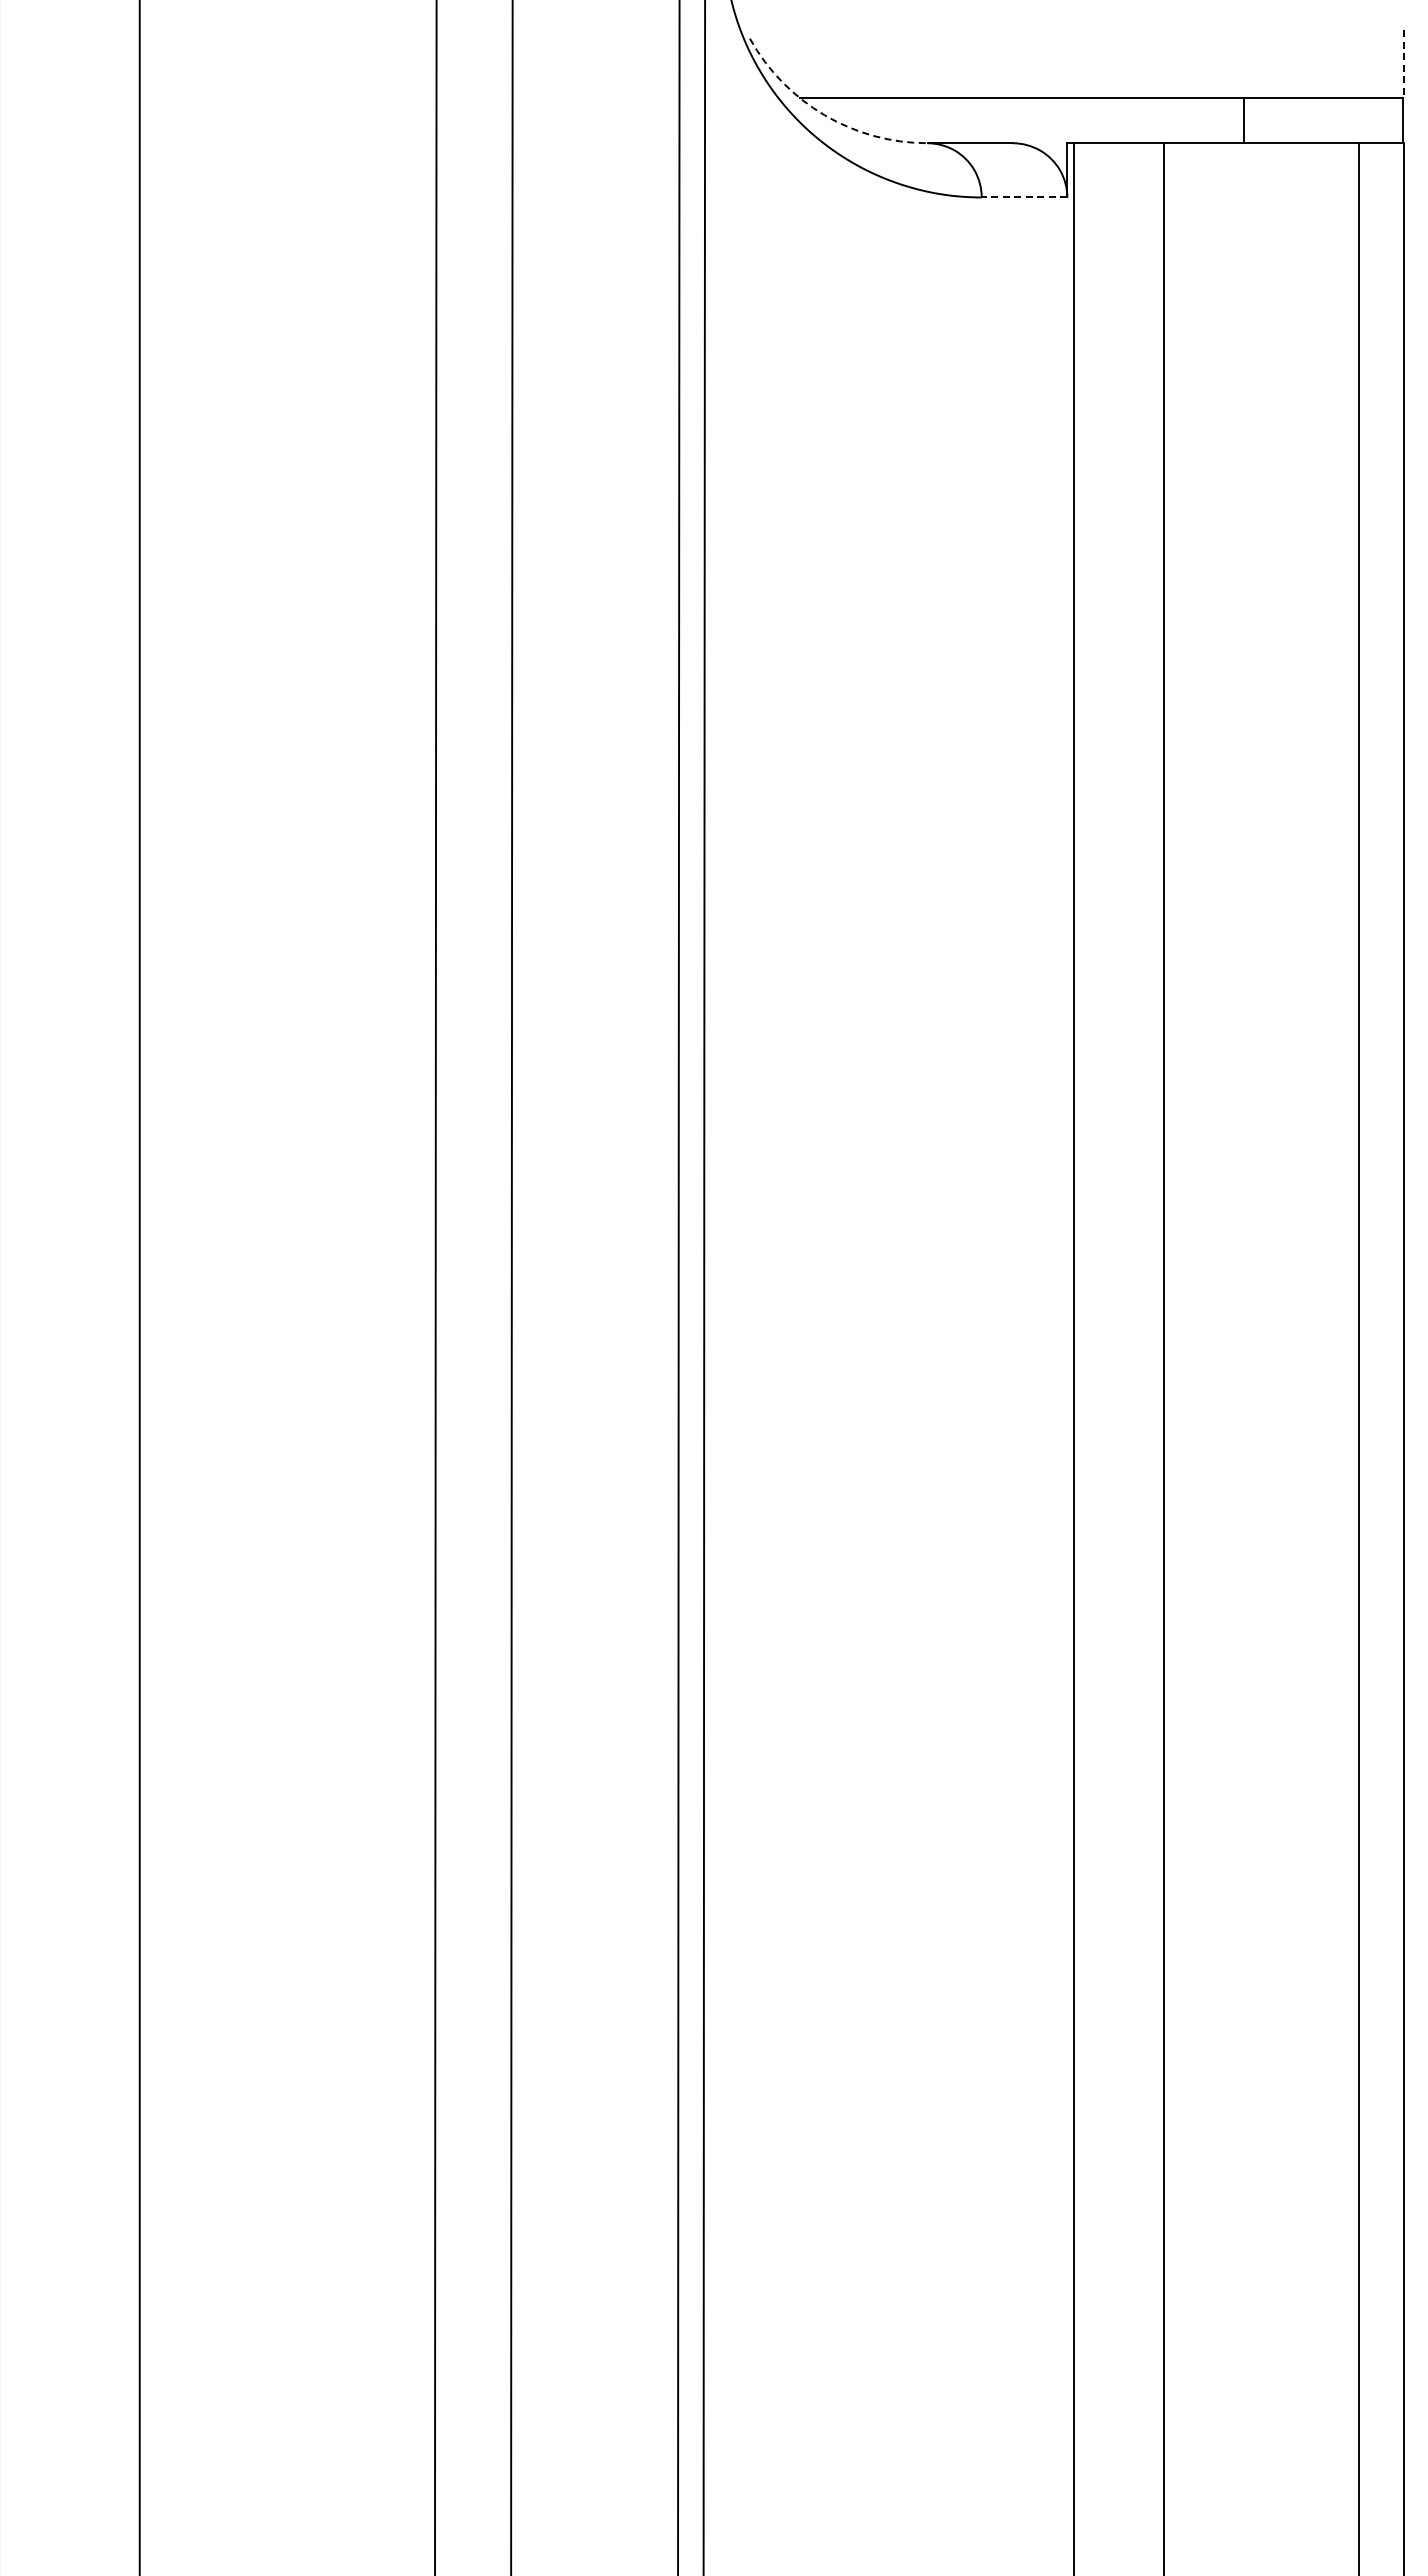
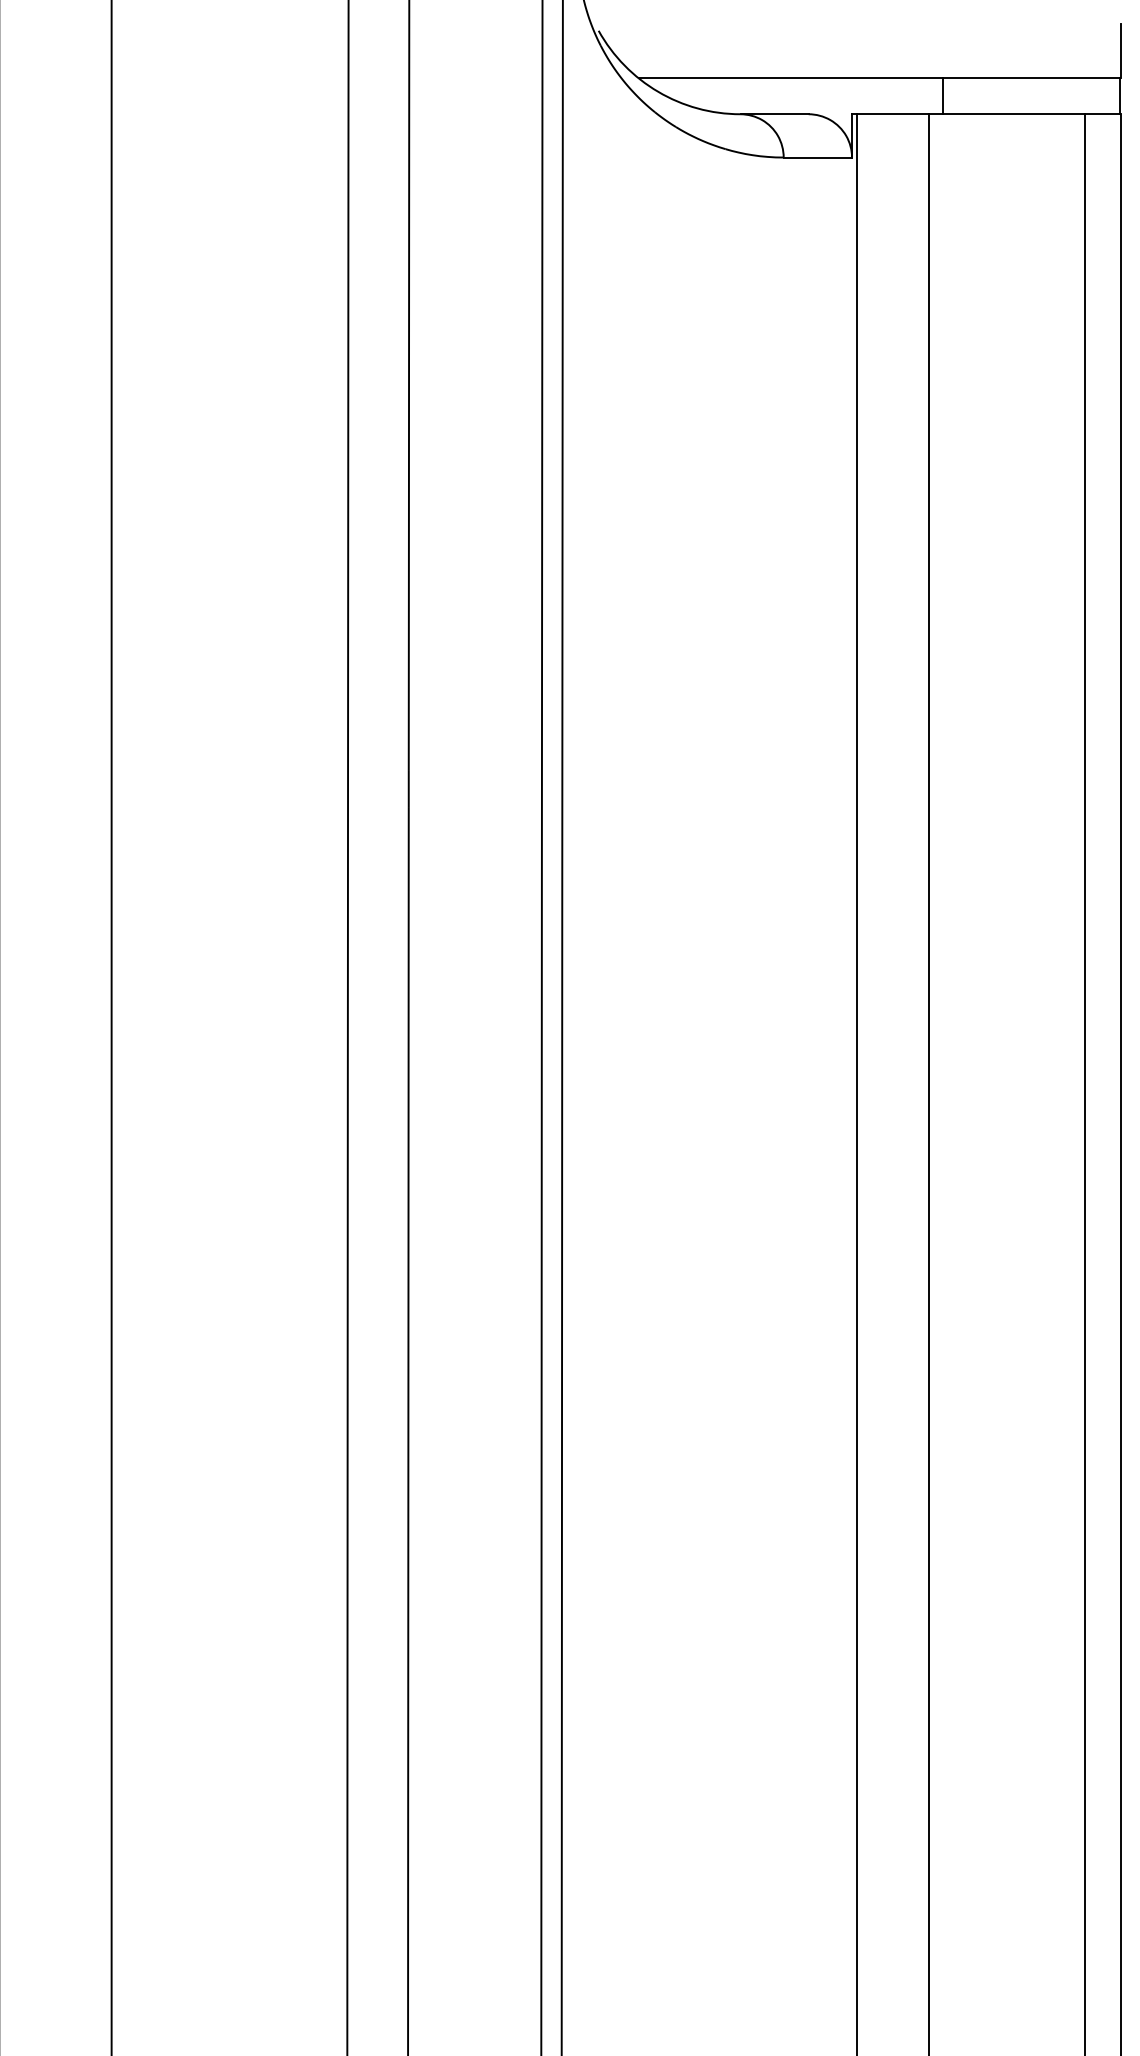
line: (1403, 64) -> (1120, 51), dashed -> solid
arc: (824, 115) -> (658, 92), dashed -> solid
line: (1243, 120) -> (942, 96), moved
line: (1024, 197) -> (817, 157), dashed -> solid

